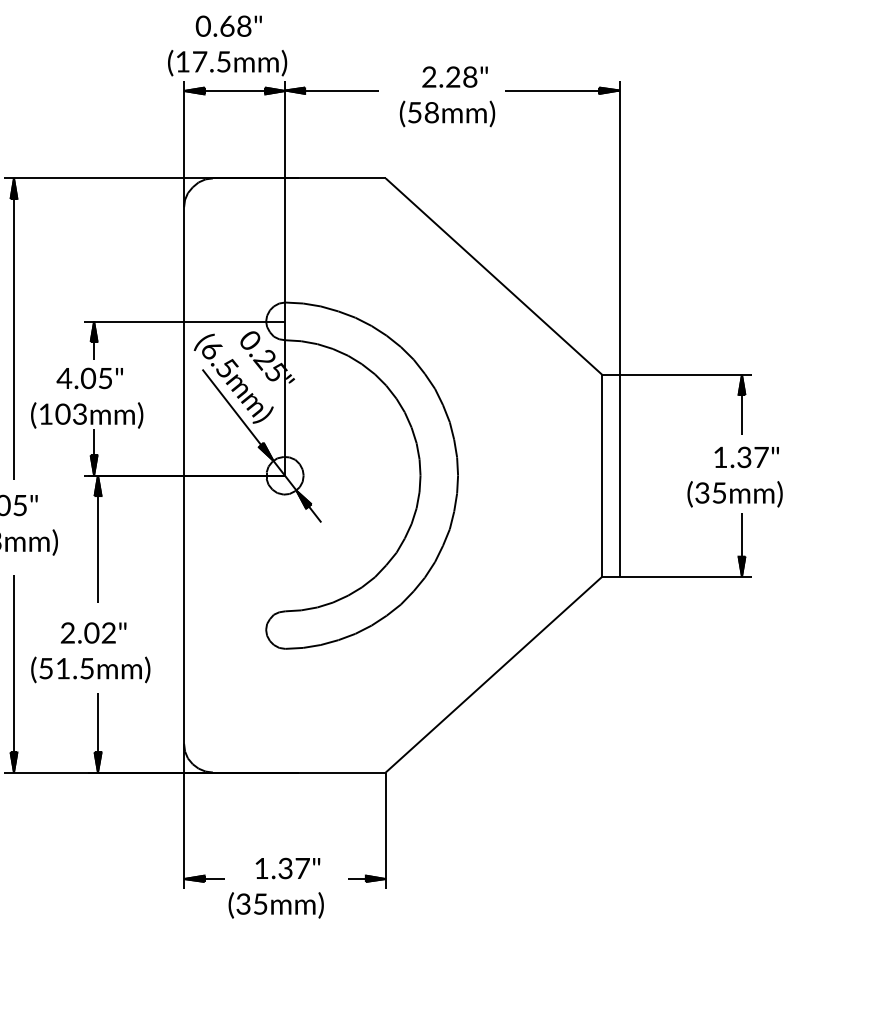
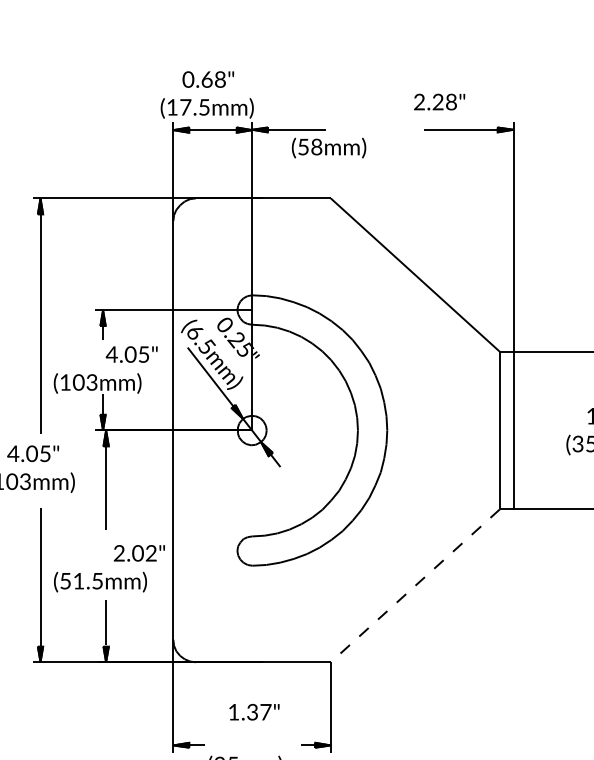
text: (454, 76) -> (439, 101), moved
text: (447, 113) -> (329, 147), moved
text: (89, 378) -> (131, 354), moved
text: (93, 632) -> (139, 552), moved
line: (494, 674) -> (415, 585), solid -> dashed
text: (287, 868) -> (254, 712), moved

